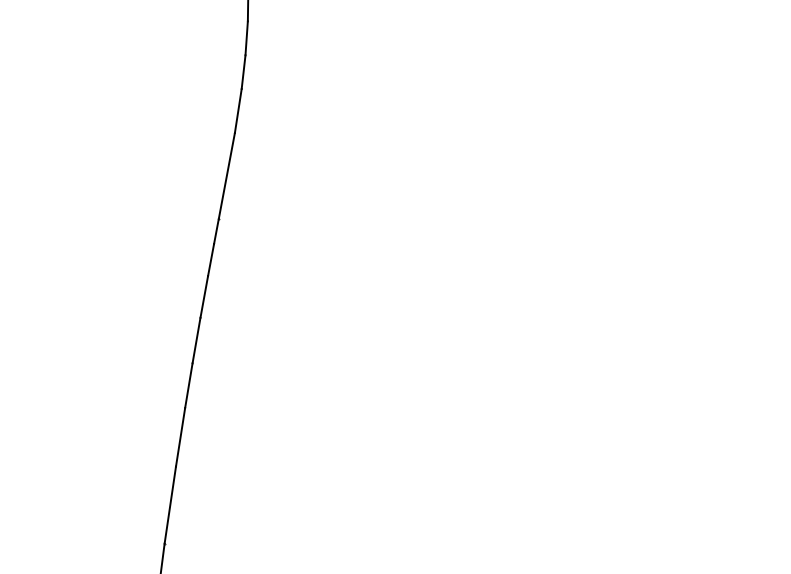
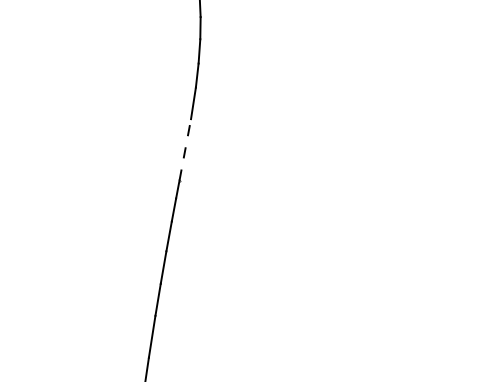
line: (226, 175) -> (185, 149), solid -> dashed

